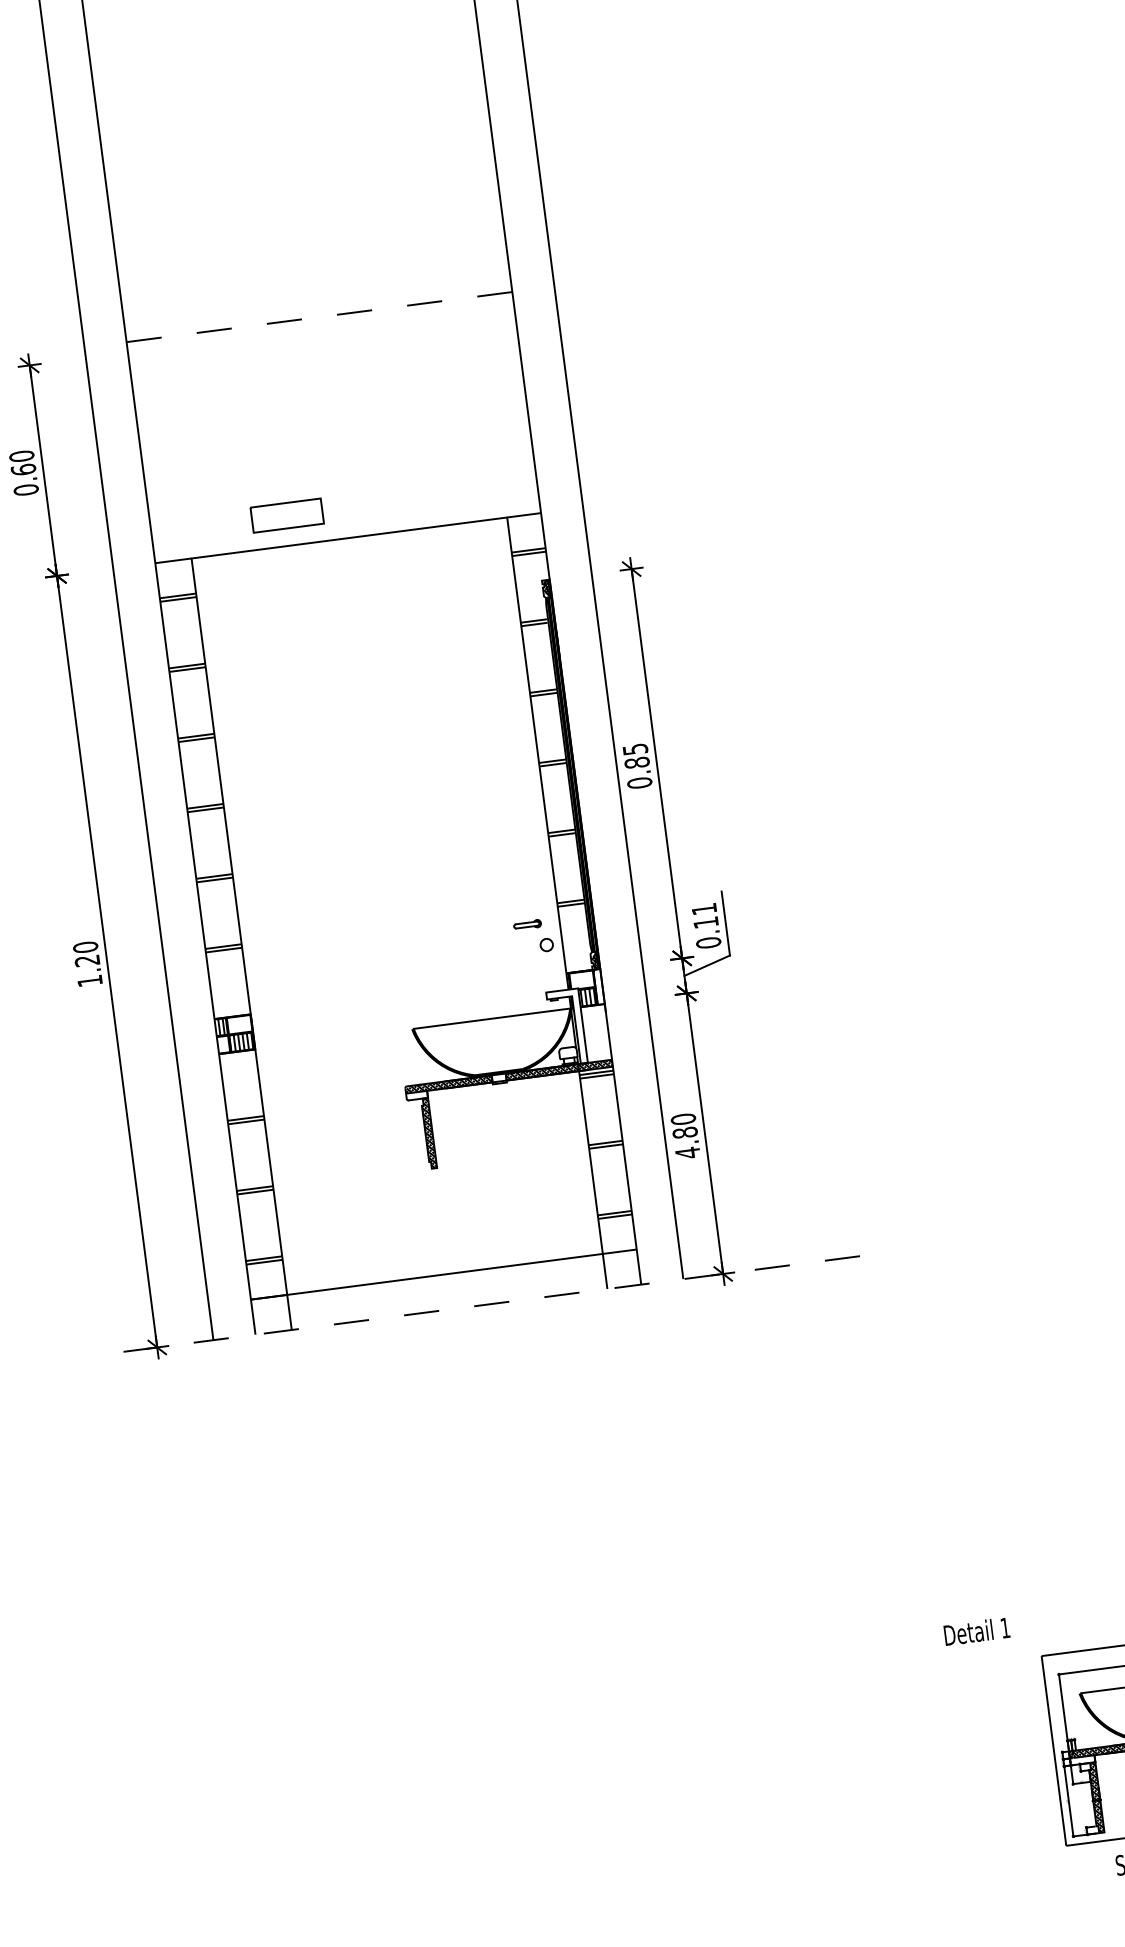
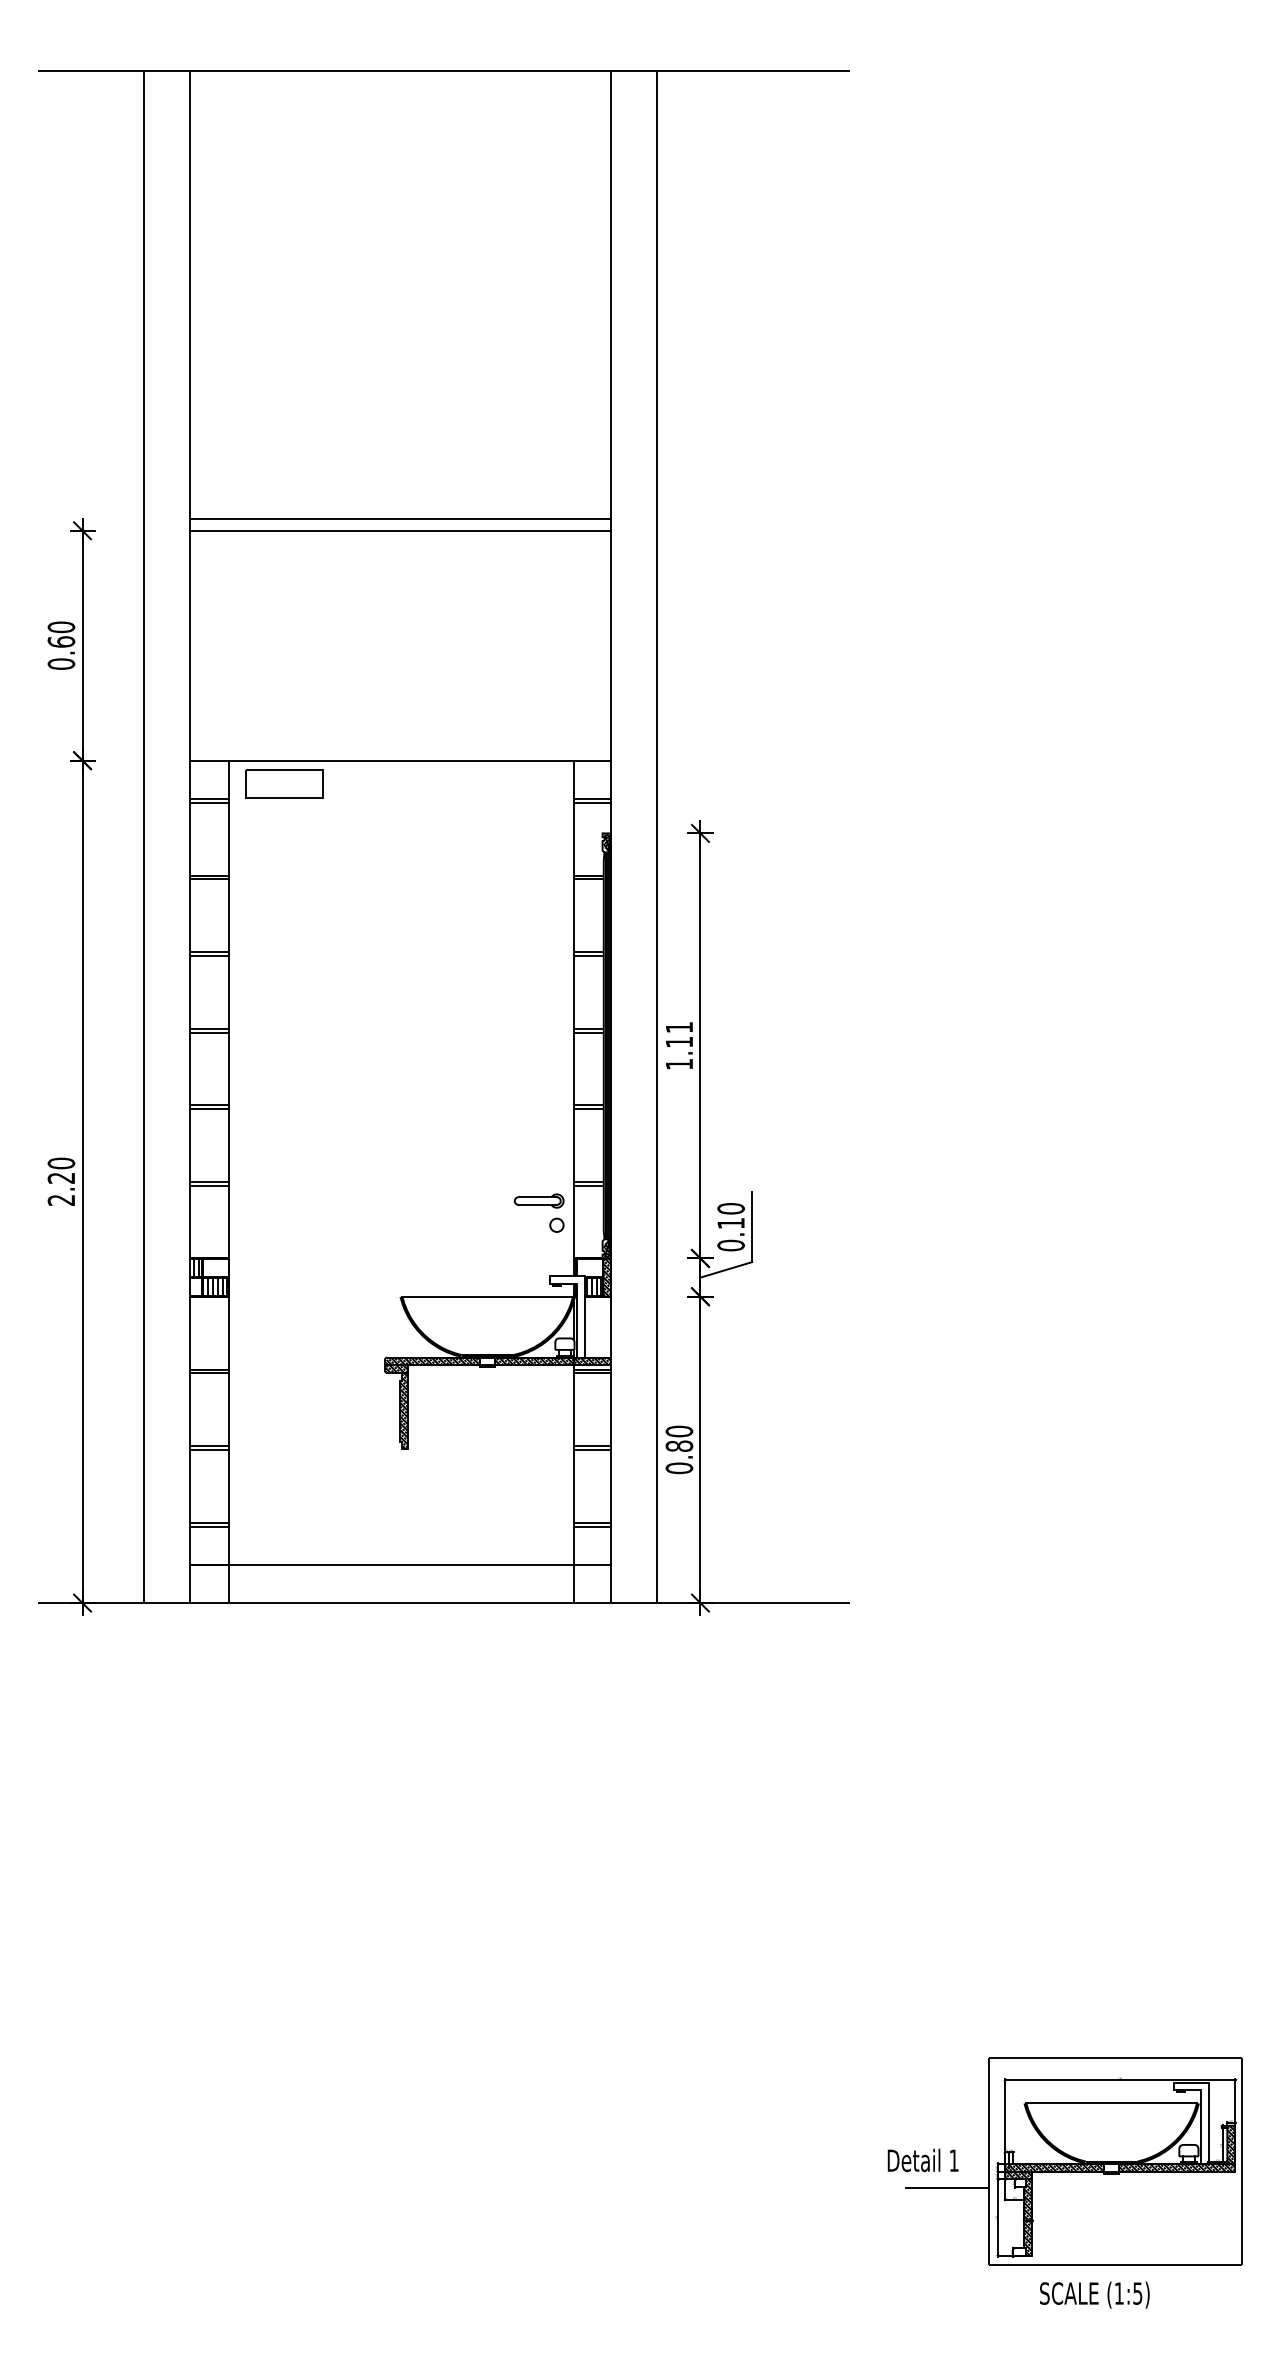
line: (319, 317) -> (400, 519), dashed -> solid
line: (320, 327) -> (400, 530), added
part: (287, 515) -> (284, 783), moved
text: (637, 766) -> (679, 1046), 0.85 -> 1.11
text: (703, 909) -> (730, 1208), 0.11 -> 0.10
part: (526, 924) -> (538, 1200), size x1.67
text: (89, 981) -> (60, 1200), 1.20 -> 2.20
hatch: (599, 986) -> (607, 1277), added
hatch: (416, 1095) -> (396, 1368), added
text: (687, 1153) -> (679, 1468), 4.80 -> 0.80
line: (488, 1304) -> (444, 1603), dashed -> solid
text: (976, 1631) -> (922, 2160), moved
hatch: (1082, 1760) -> (1018, 2175), added
line: (1018, 1780) -> (946, 2188), added

